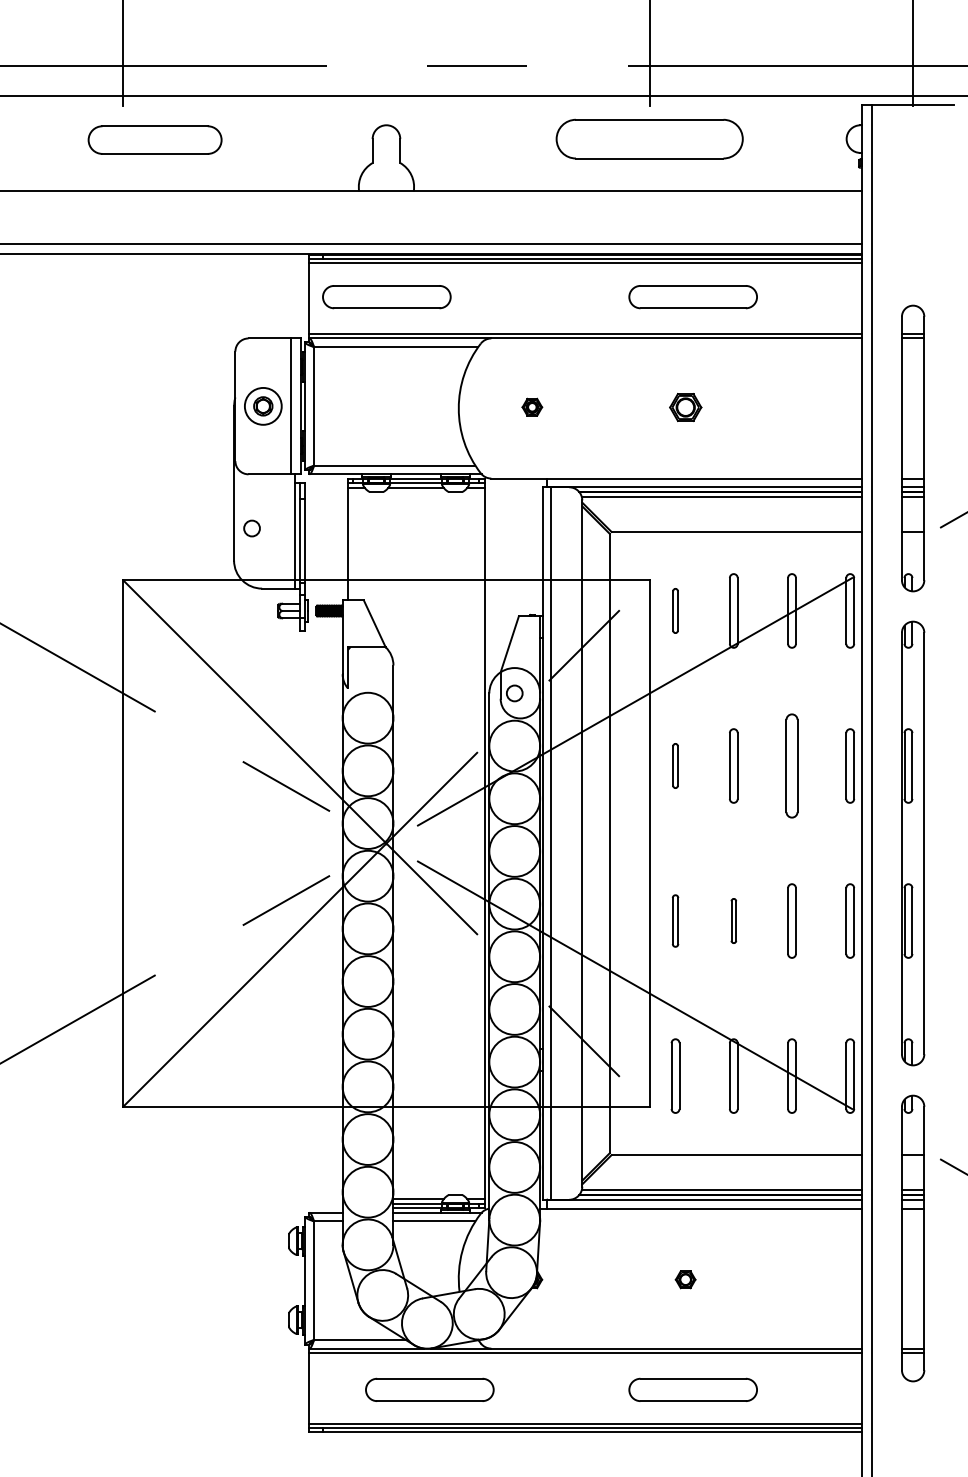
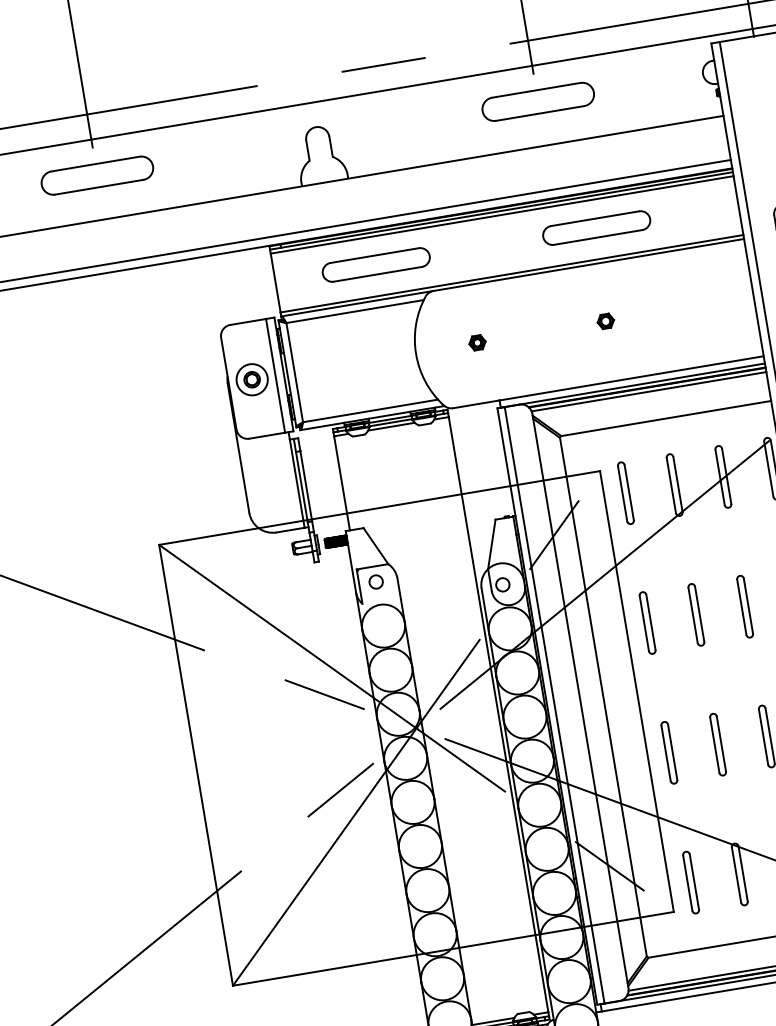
part: (649, 138) -> (537, 101), size x0.71
part: (154, 139) -> (96, 175), moved
part: (386, 297) -> (376, 265), moved
part: (685, 406) -> (605, 320), size x0.62
circle: (251, 528) -> (375, 582), moved
part: (675, 610) -> (625, 492), size x1.67
part: (675, 765) -> (647, 622), size x1.67
part: (791, 765) -> (744, 606), size x0.71
part: (675, 920) -> (669, 752), size x1.43
part: (733, 920) -> (717, 744), size x1.67

